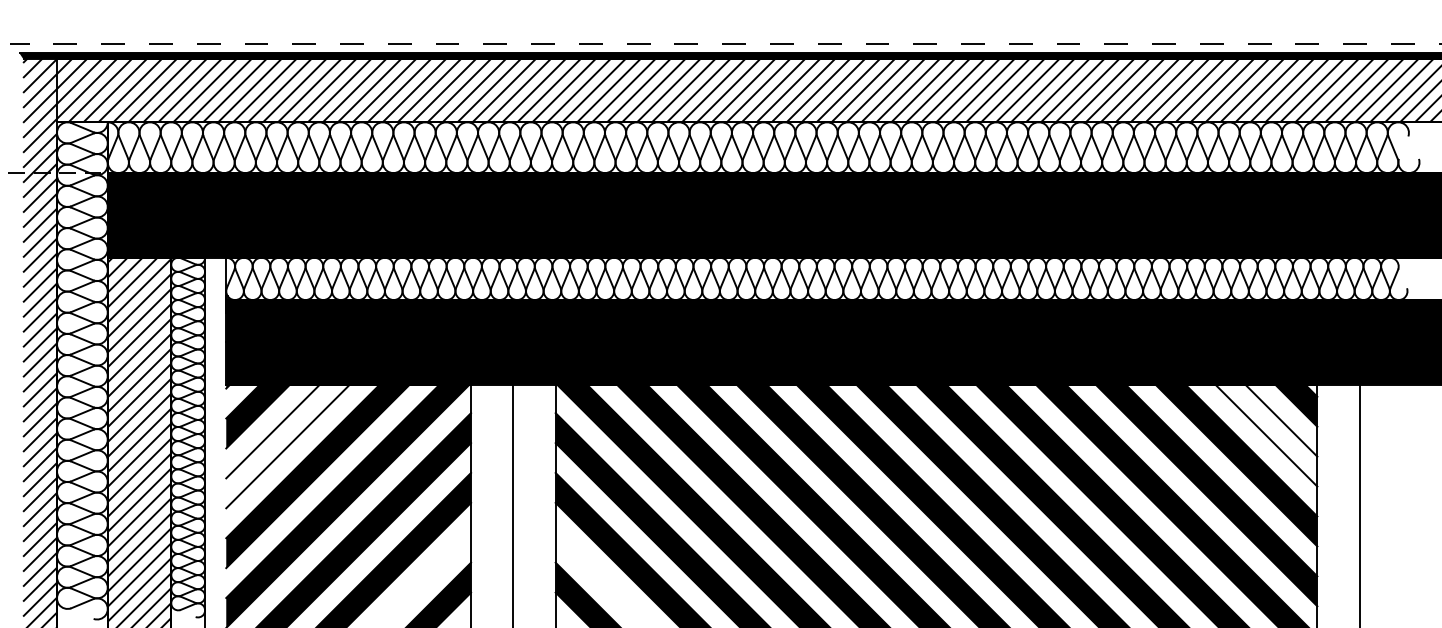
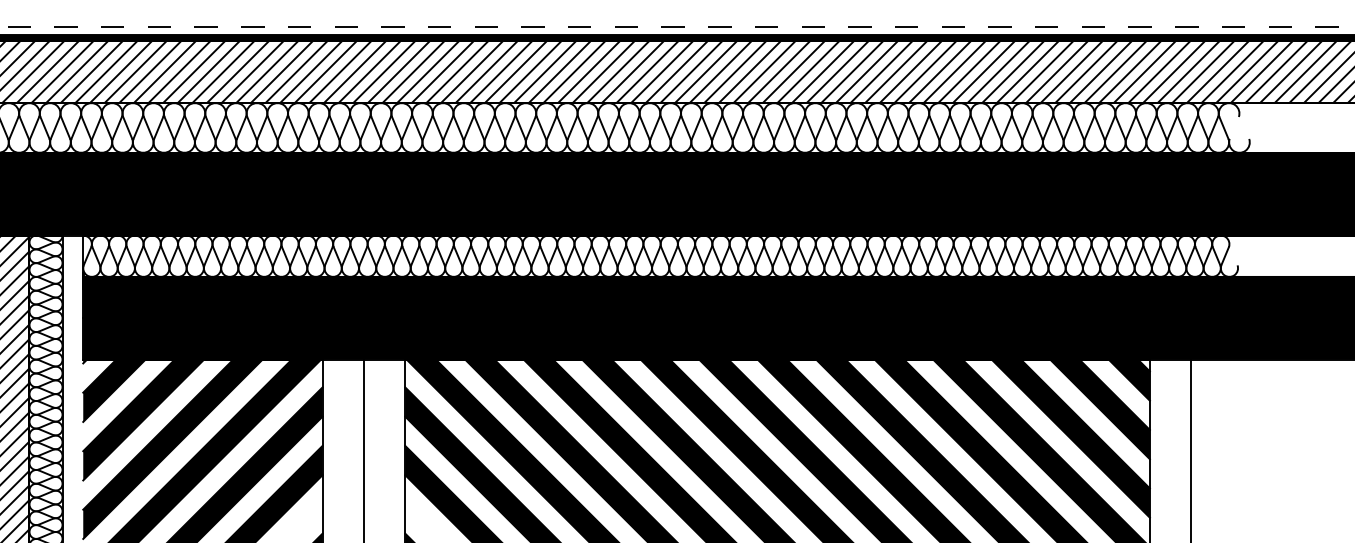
fill: (1266, 435) -> (1100, 409), added
fill: (287, 446) -> (143, 420), added

